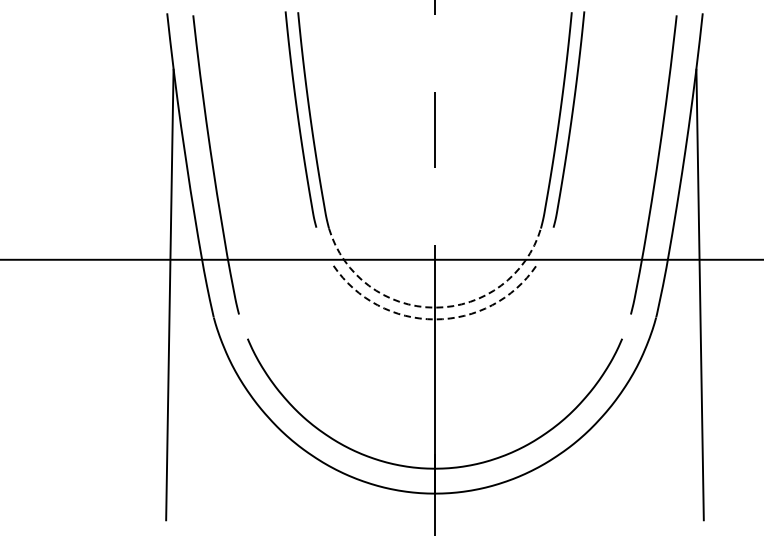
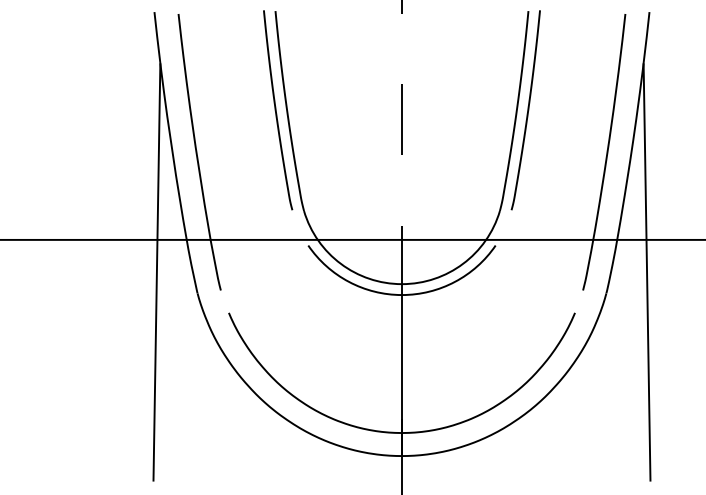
arc: (435, 307) -> (402, 284), dashed -> solid
arc: (435, 319) -> (402, 295), dashed -> solid

